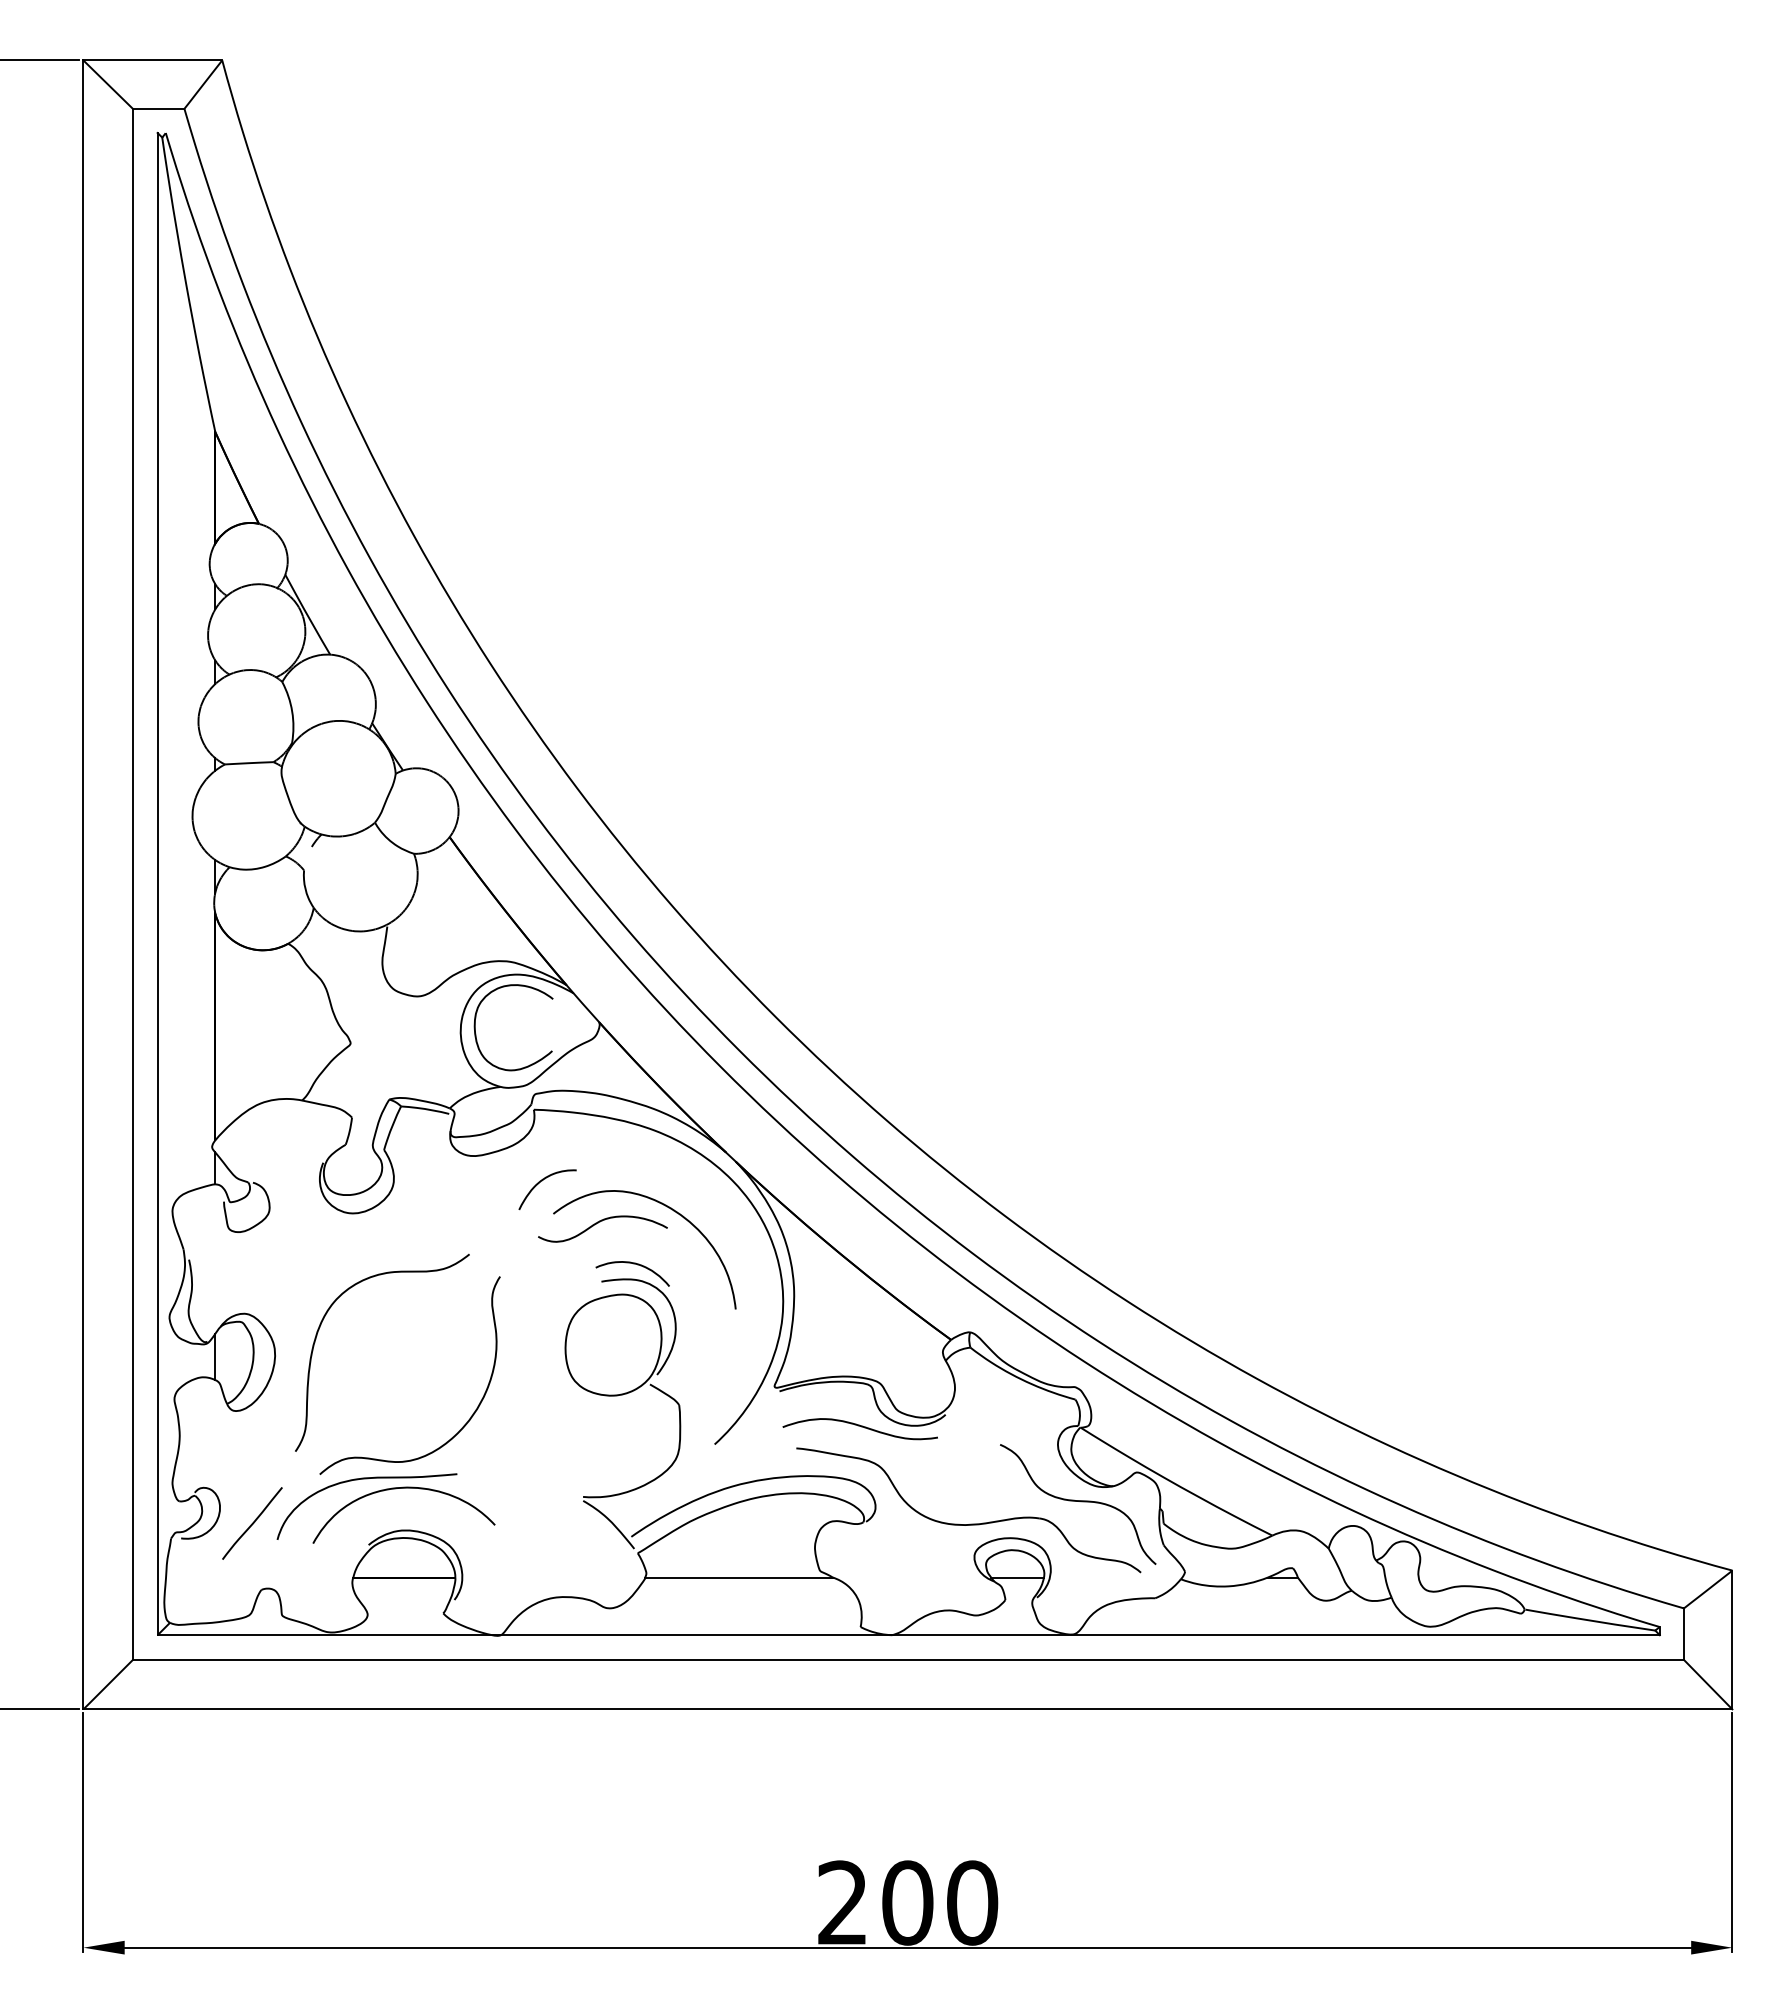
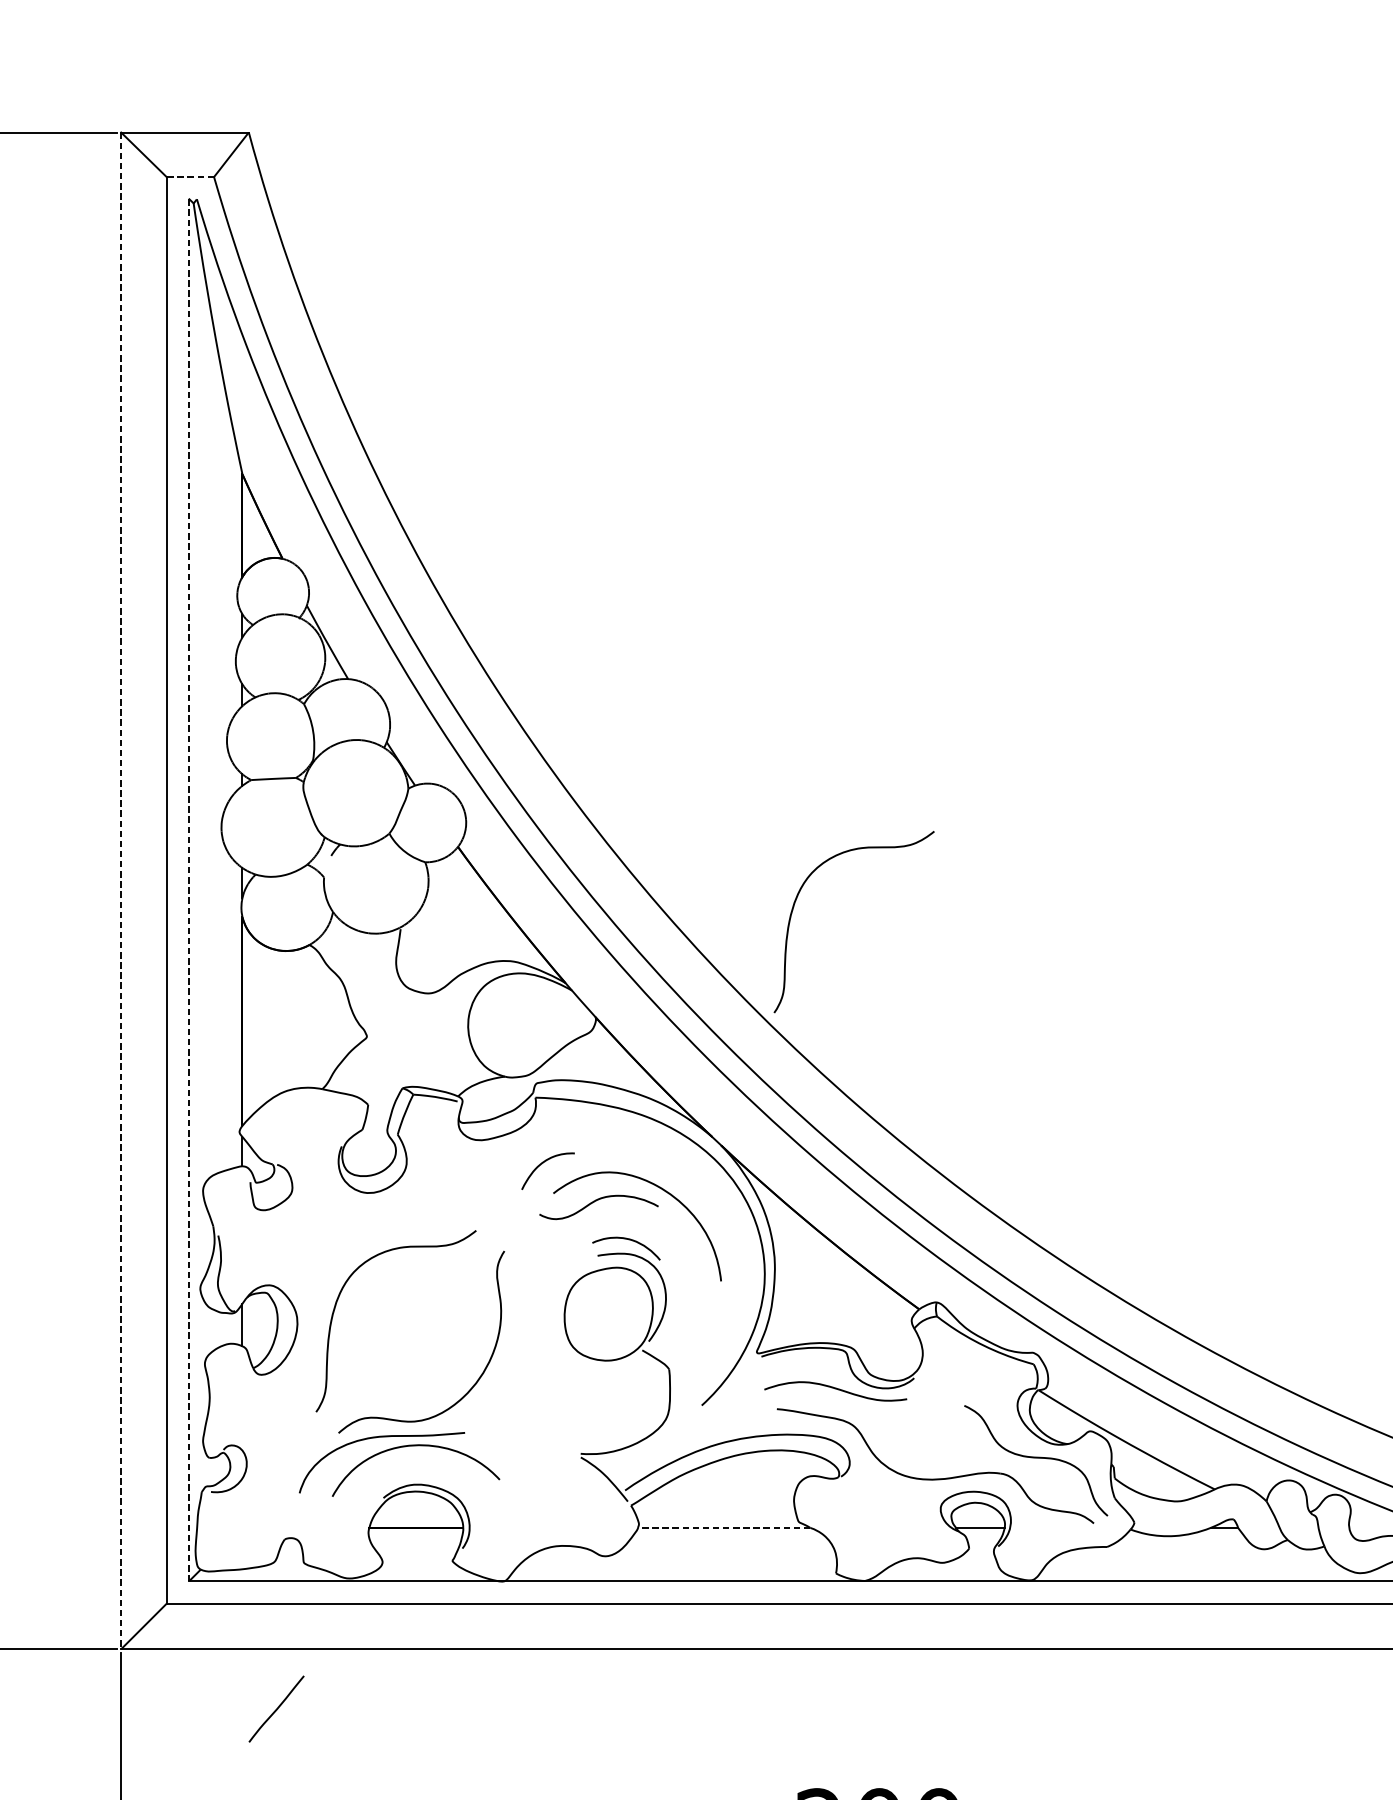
line: (158, 108) -> (190, 176), solid -> dashed
line: (157, 884) -> (189, 890), solid -> dashed
line: (83, 885) -> (121, 891), solid -> dashed
curve: (819, 891) -> (798, 896), added
curve: (476, 1033) -> (482, 1027), removed
line: (252, 1523) -> (276, 1709), moved
line: (738, 1577) -> (723, 1527), solid -> dashed

